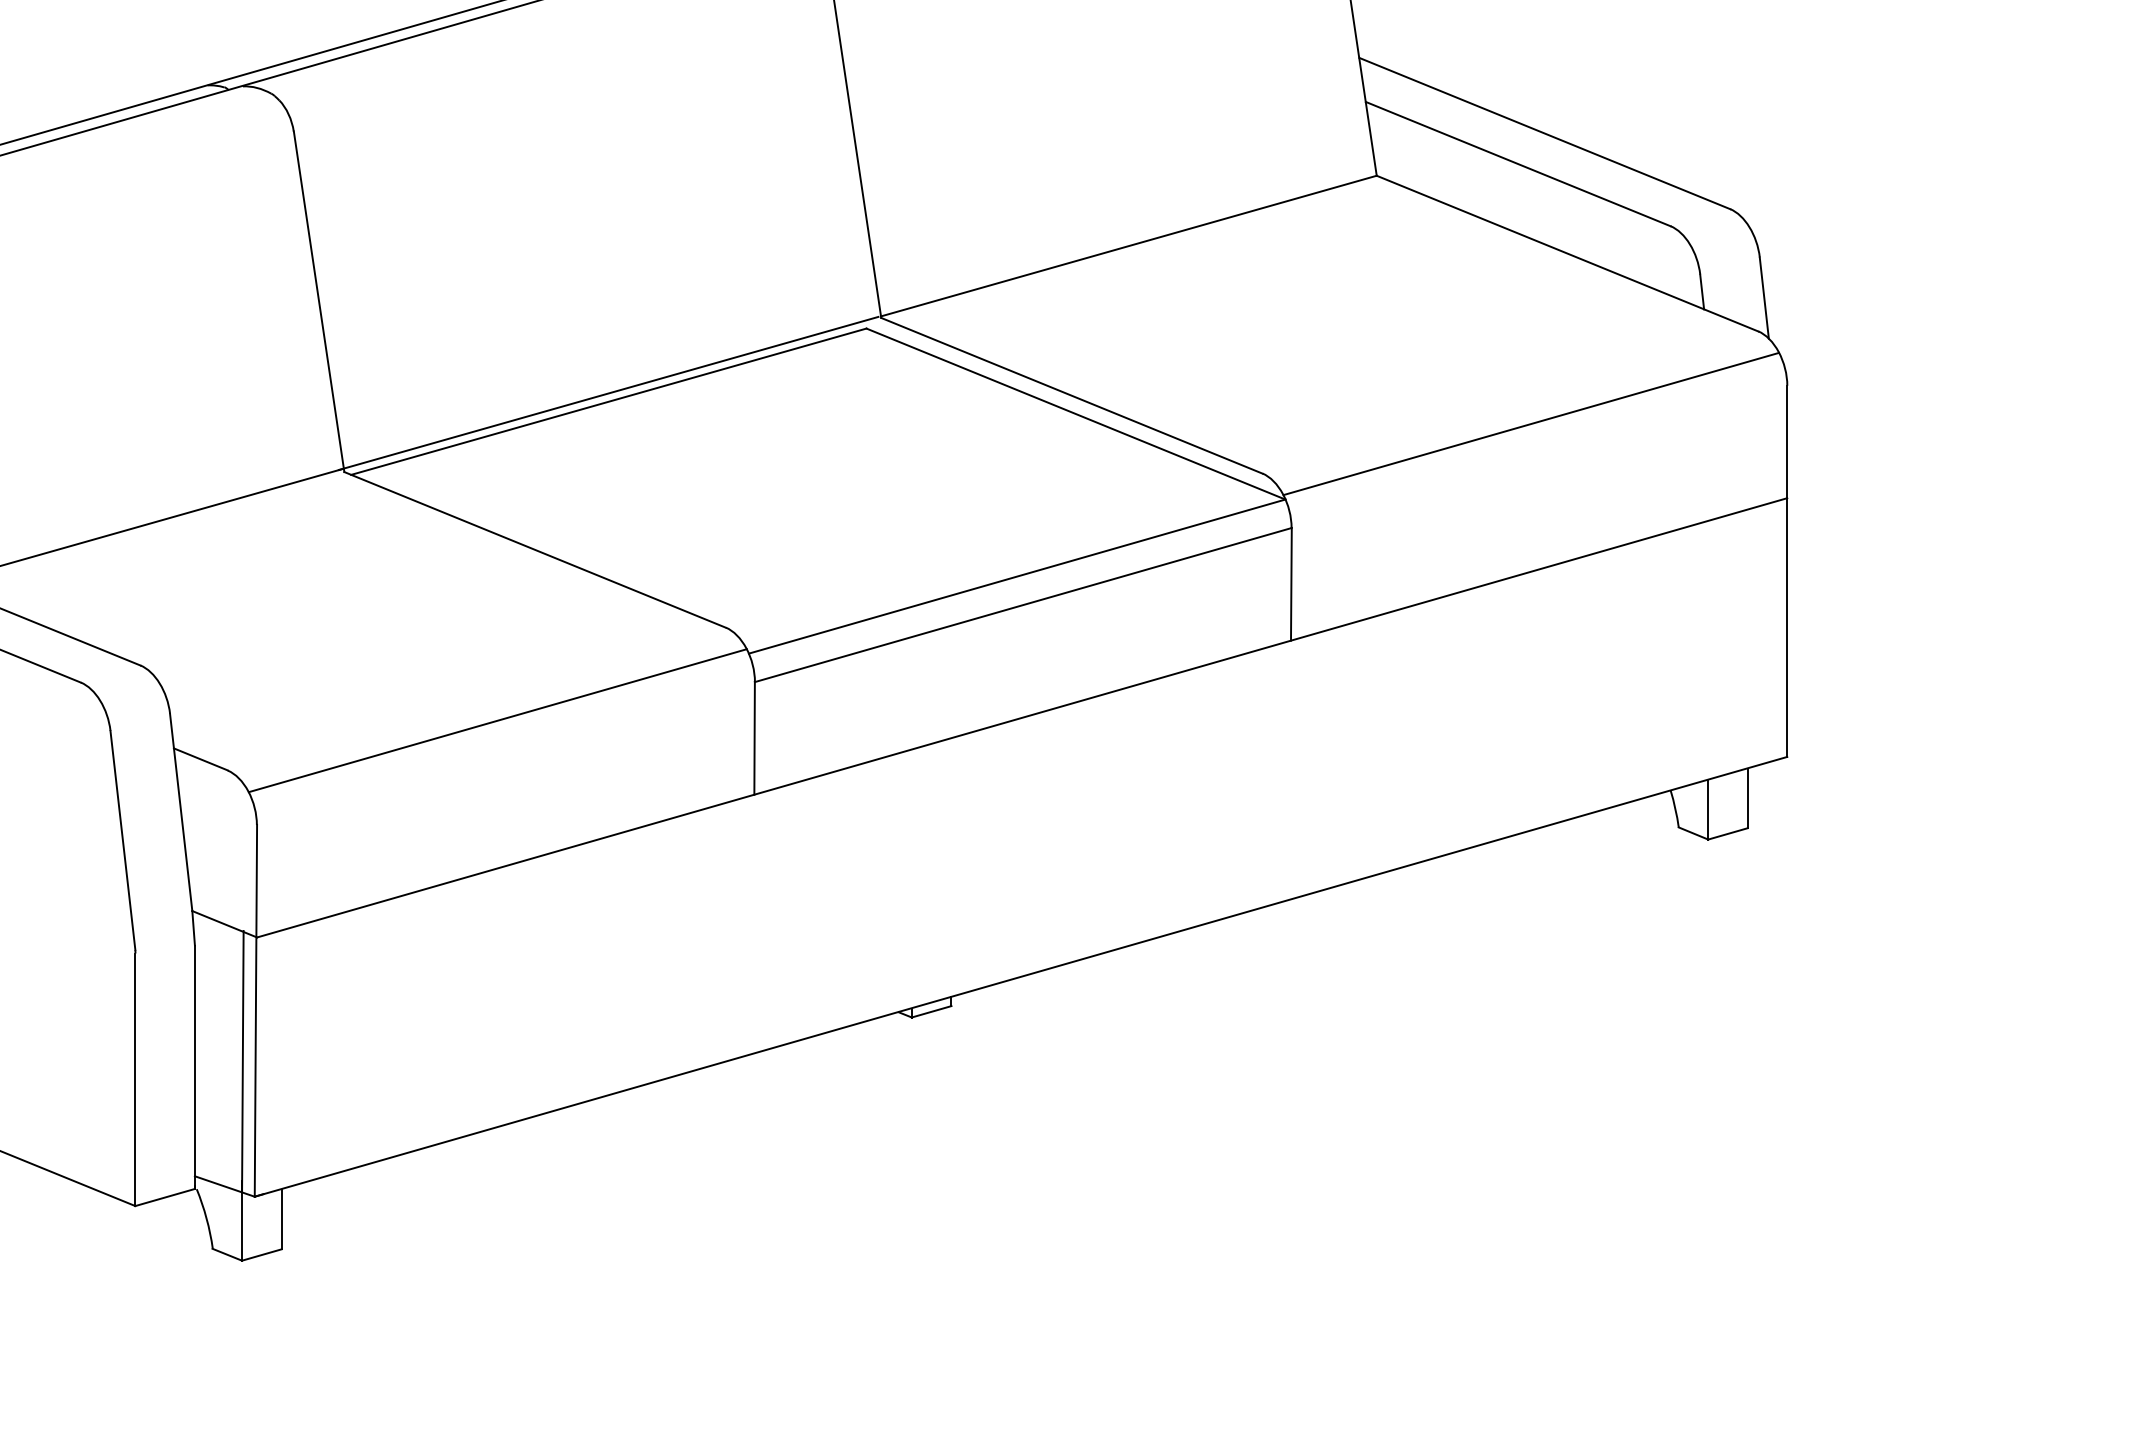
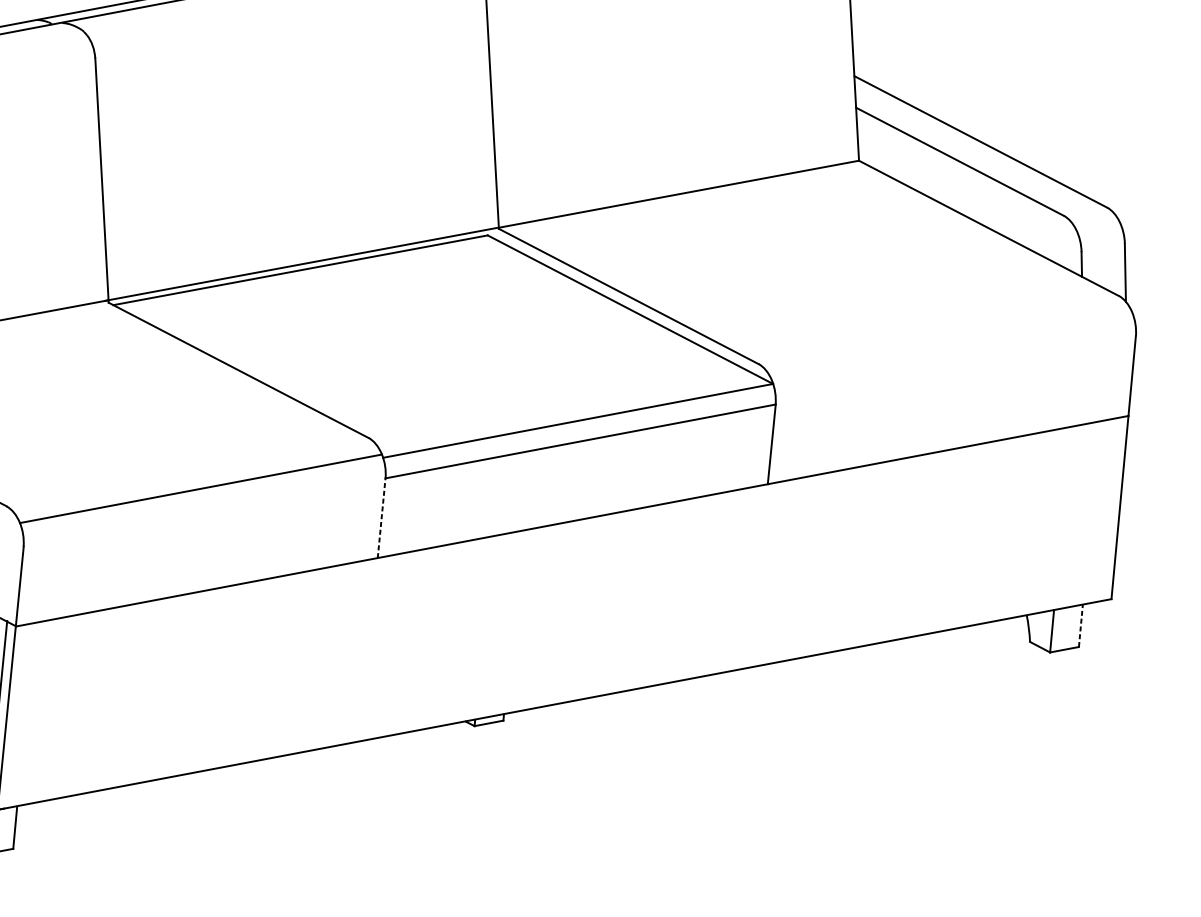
line: (1530, 423) -> (951, 346), removed
line: (754, 737) -> (381, 517), solid -> dashed
line: (1747, 798) -> (1080, 625), solid -> dashed

